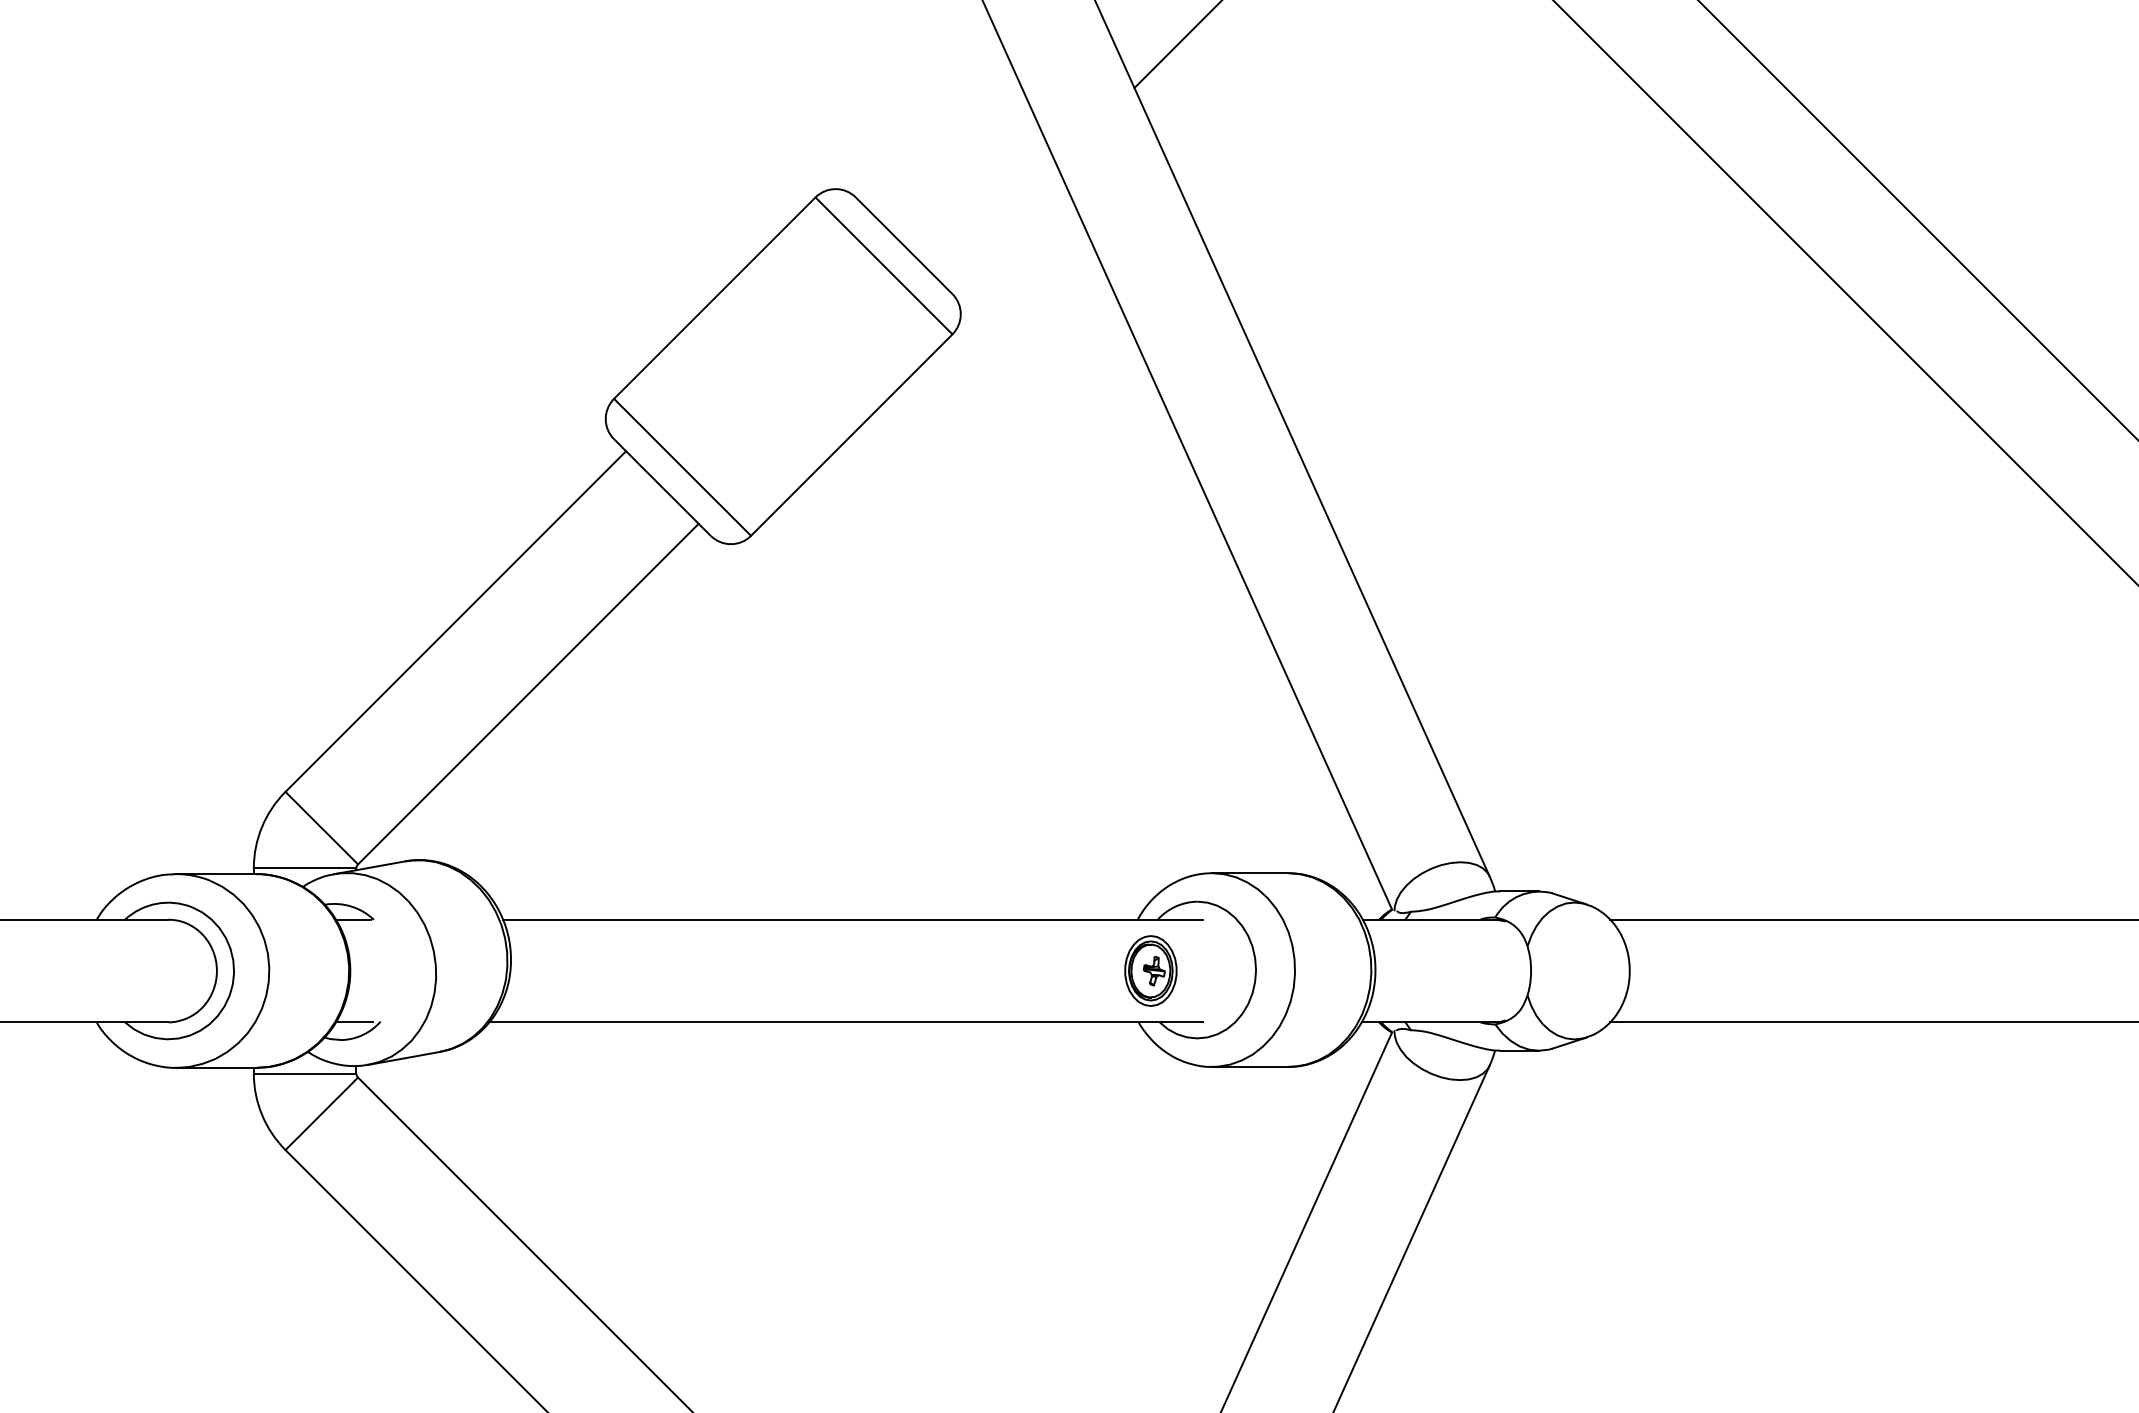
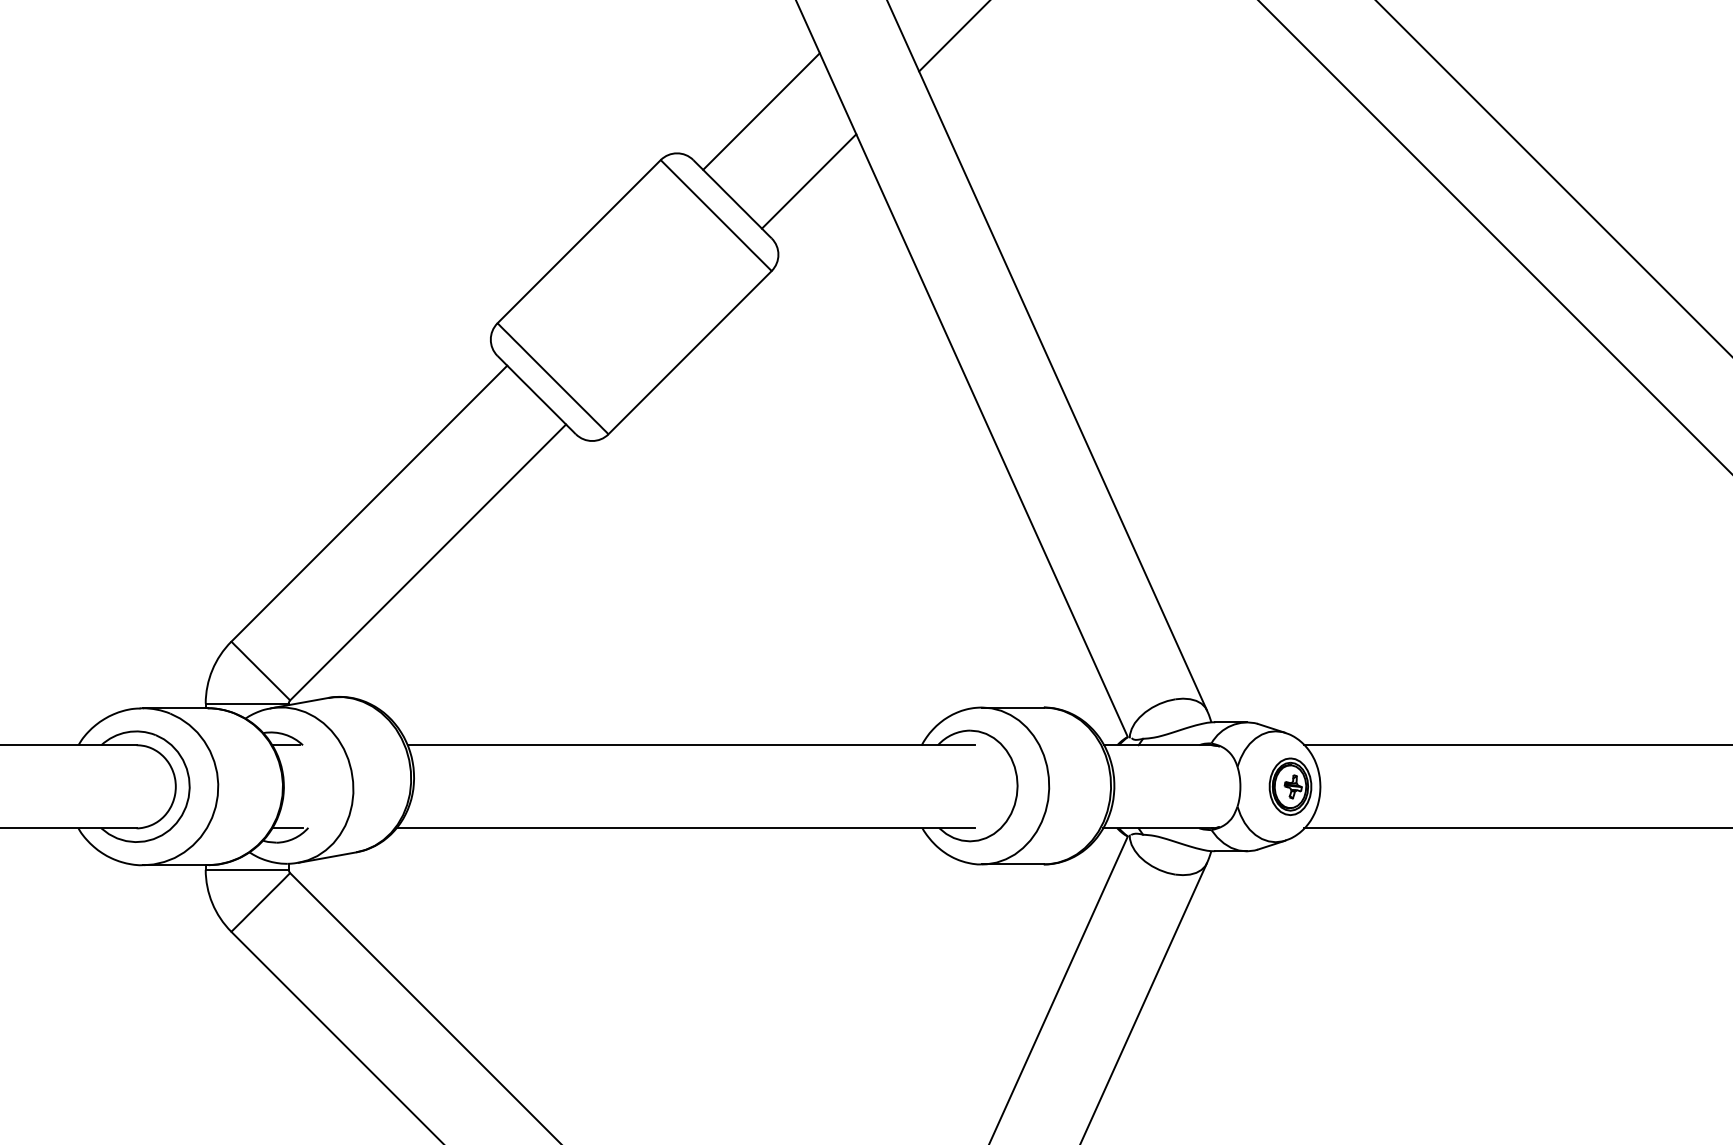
line: (939, 137) -> (761, 111), added
line: (998, 223) -> (808, 181), added
part: (1150, 970) -> (1290, 786), moved

